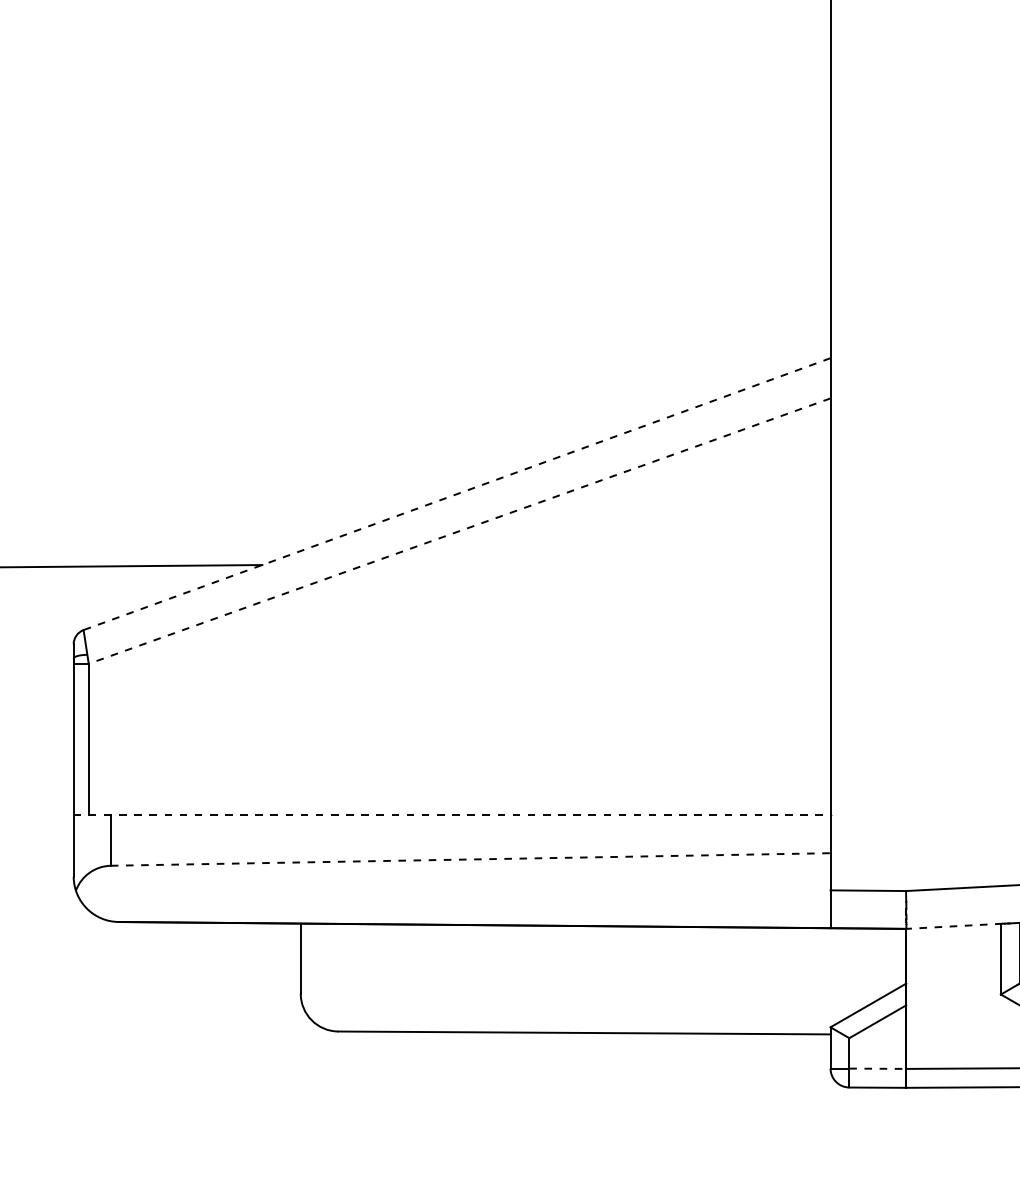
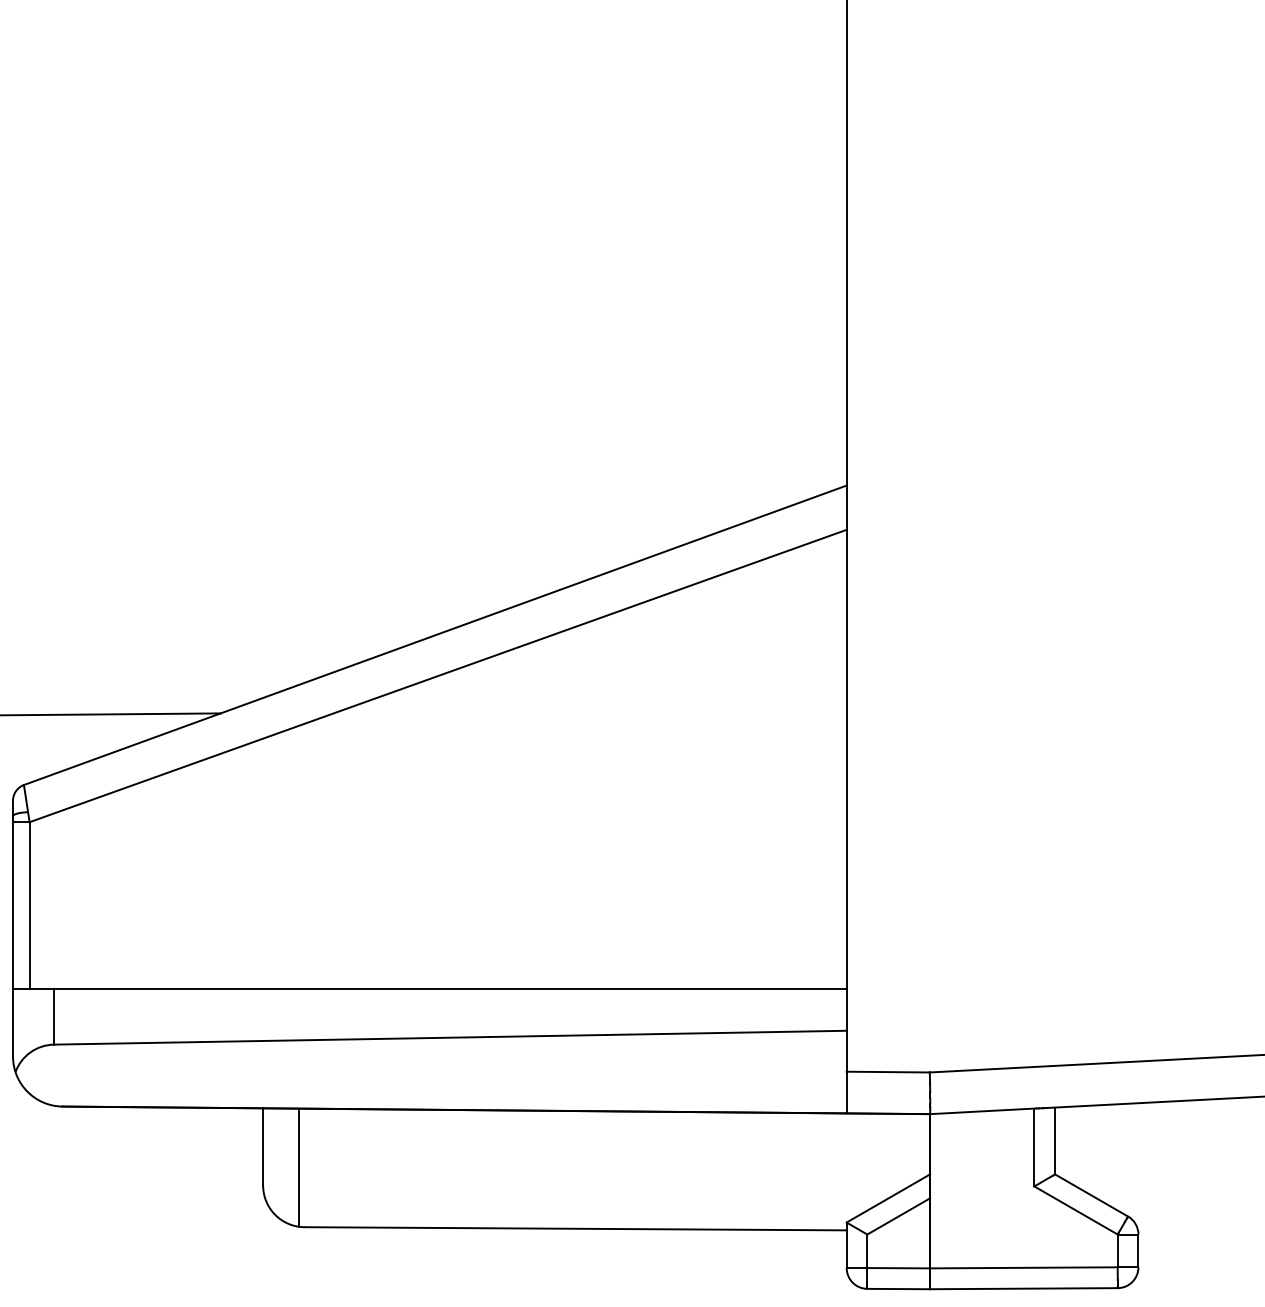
line: (457, 494) -> (435, 635), dashed -> solid
line: (459, 531) -> (438, 676), dashed -> solid
line: (451, 815) -> (429, 989), dashed -> solid
line: (470, 859) -> (450, 1037), dashed -> solid
line: (953, 926) -> (982, 1111), dashed -> solid
line: (332, 977) -> (298, 1167), added
line: (878, 1069) -> (899, 1268), dashed -> solid

